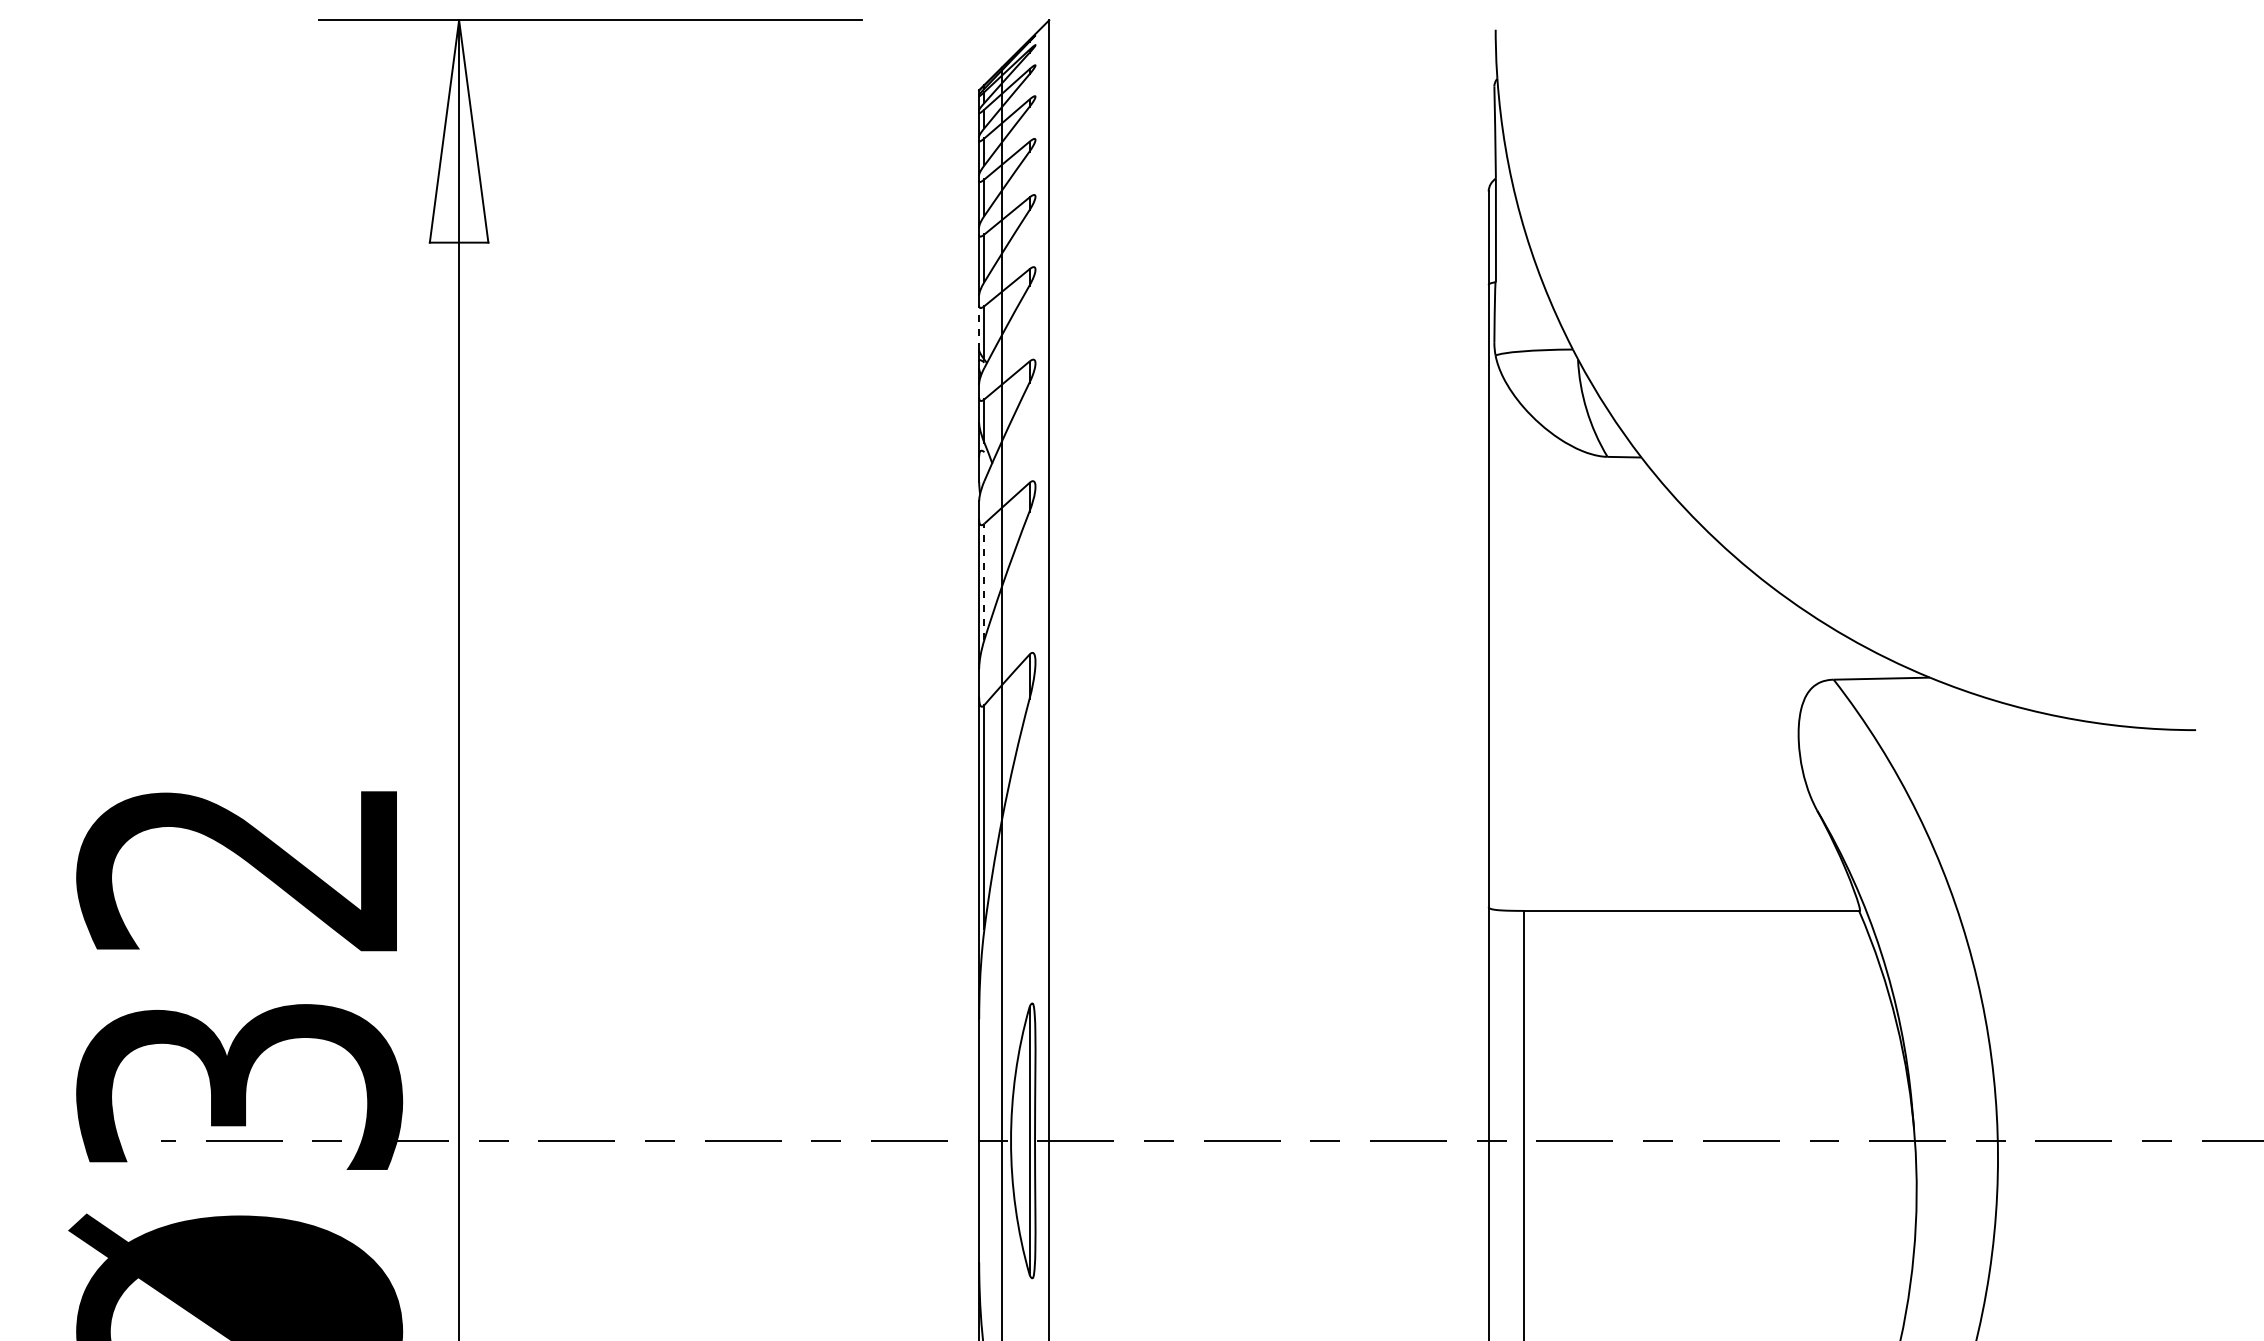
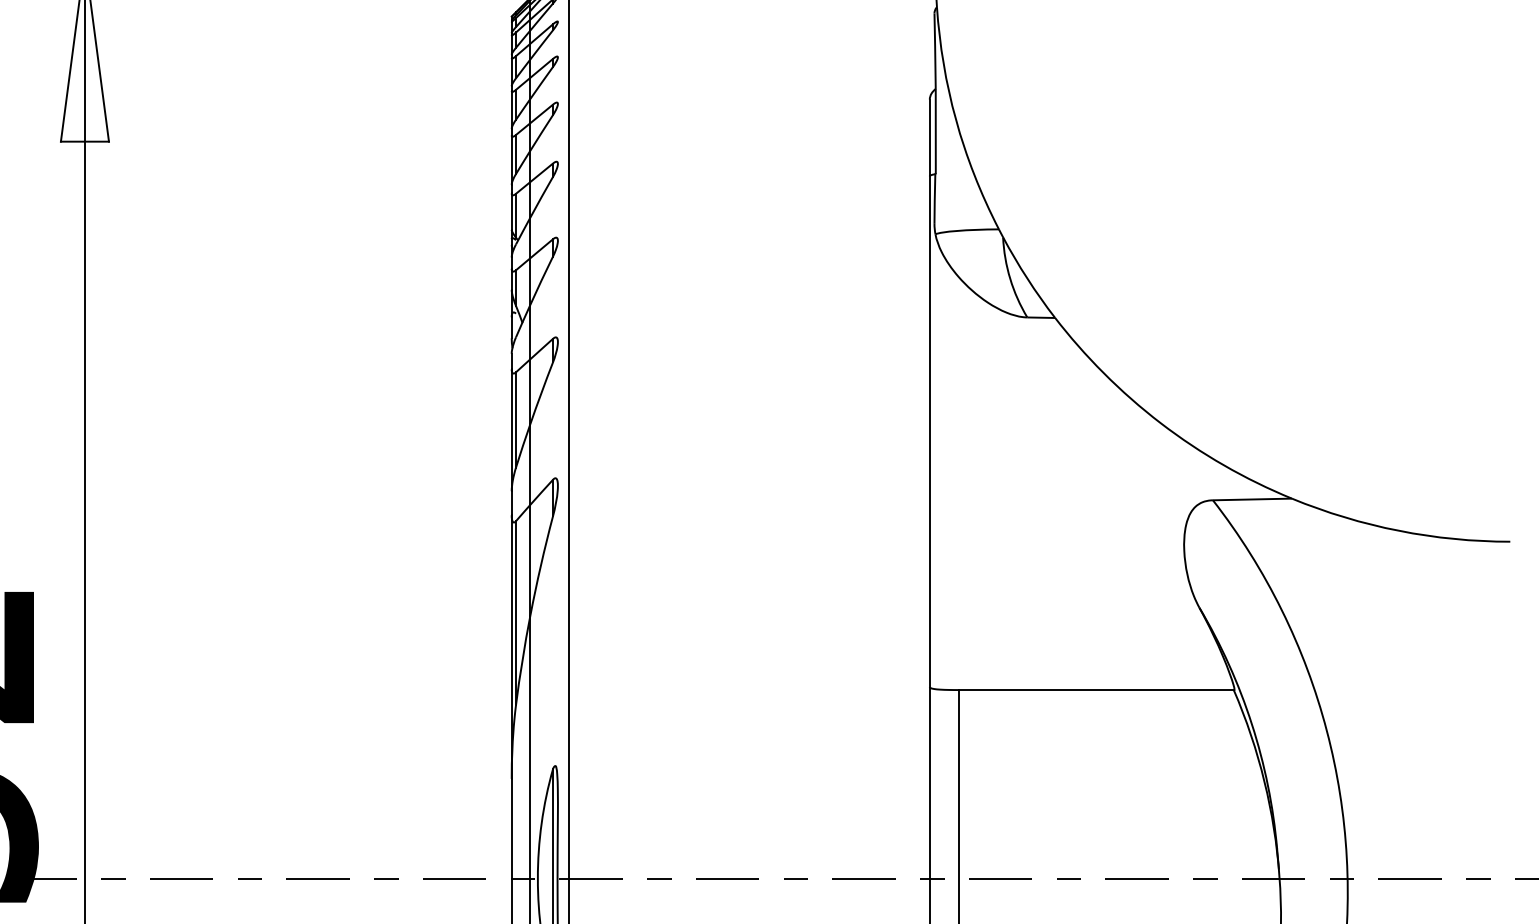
line: (979, 327) -> (511, 211), dashed -> solid
line: (984, 581) -> (516, 419), dashed -> solid

